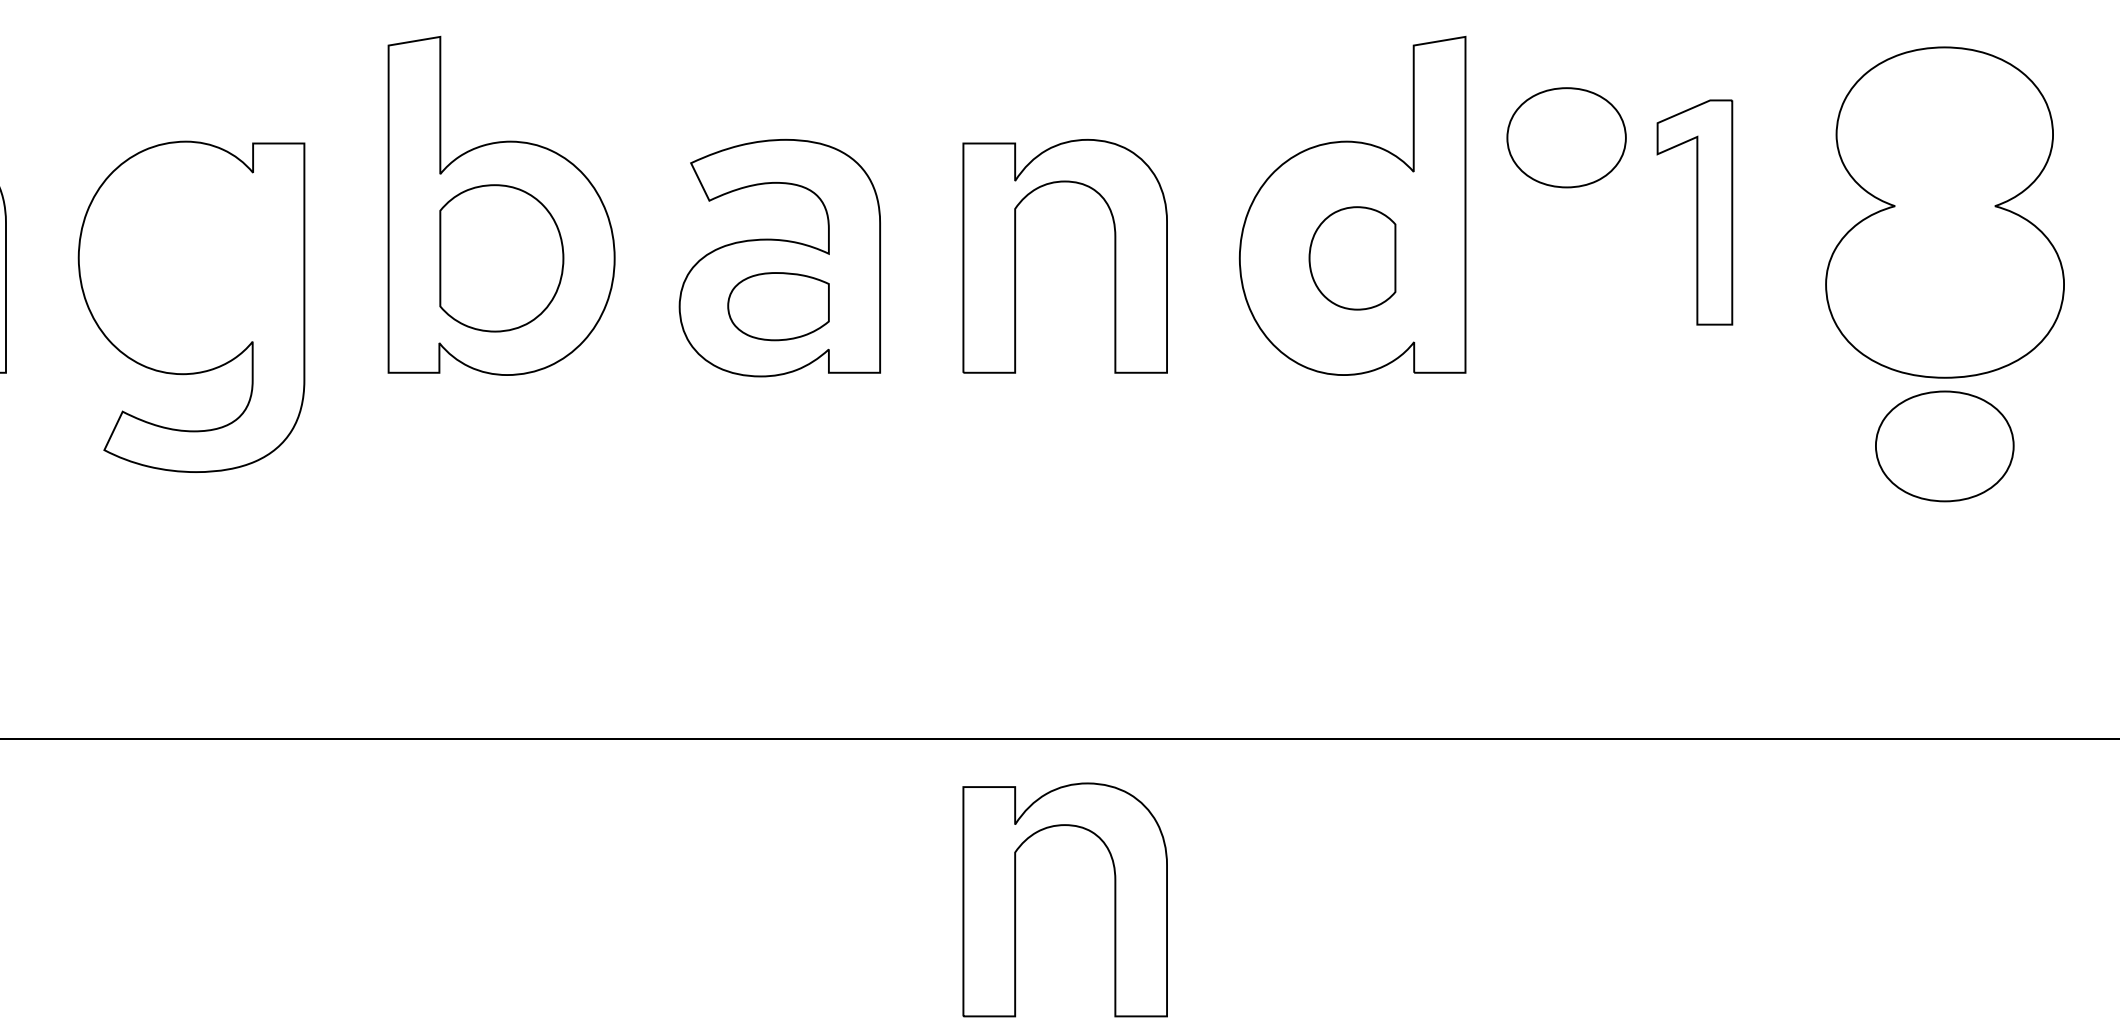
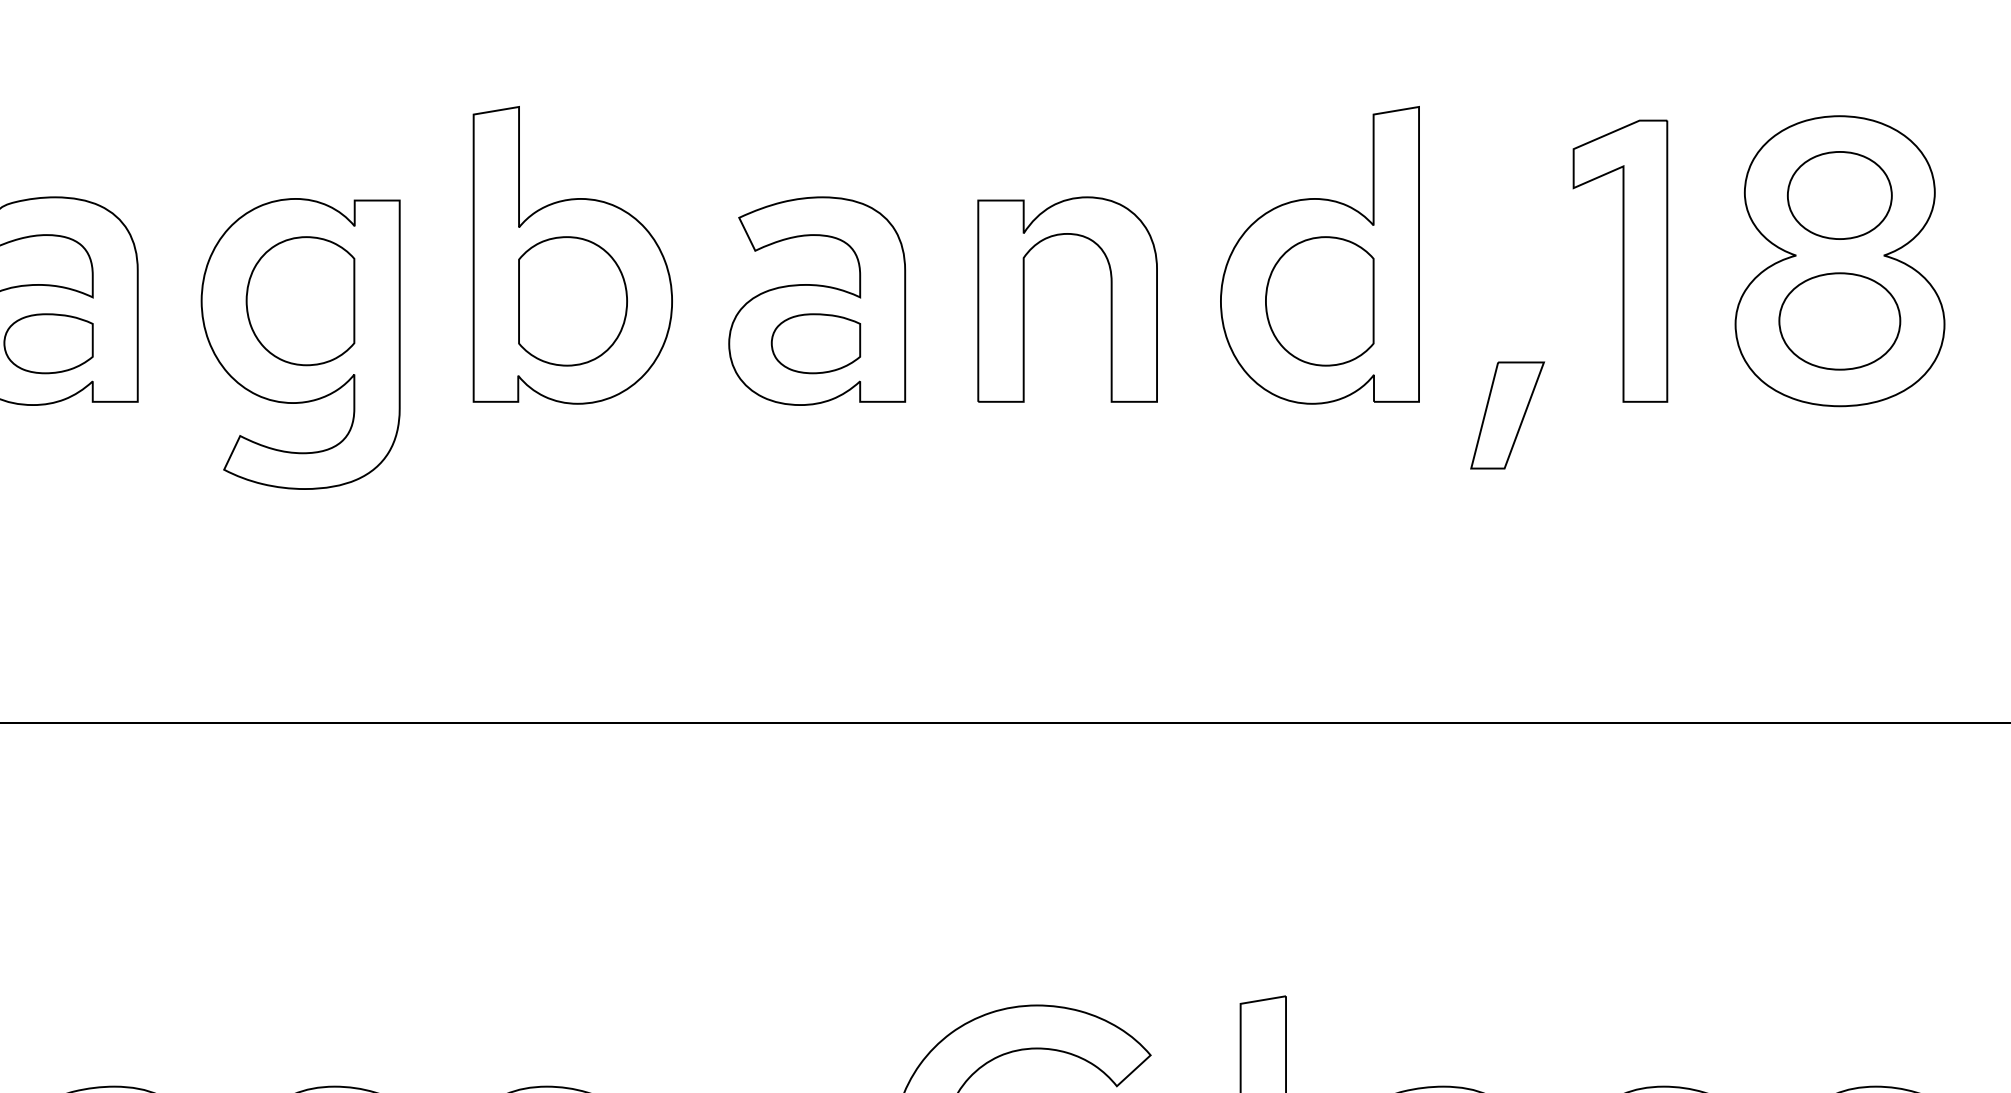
part: (1566, 137) -> (1839, 195), moved
part: (1694, 211) -> (1620, 260), size x1.43
part: (191, 258) -> (300, 301), added
part: (1352, 258) -> (1319, 301), size x1.43
part: (1566, 388) -> (1507, 415), added
part: (1944, 446) -> (1839, 321), moved
part: (1016, 899) -> (1024, 864), removed

